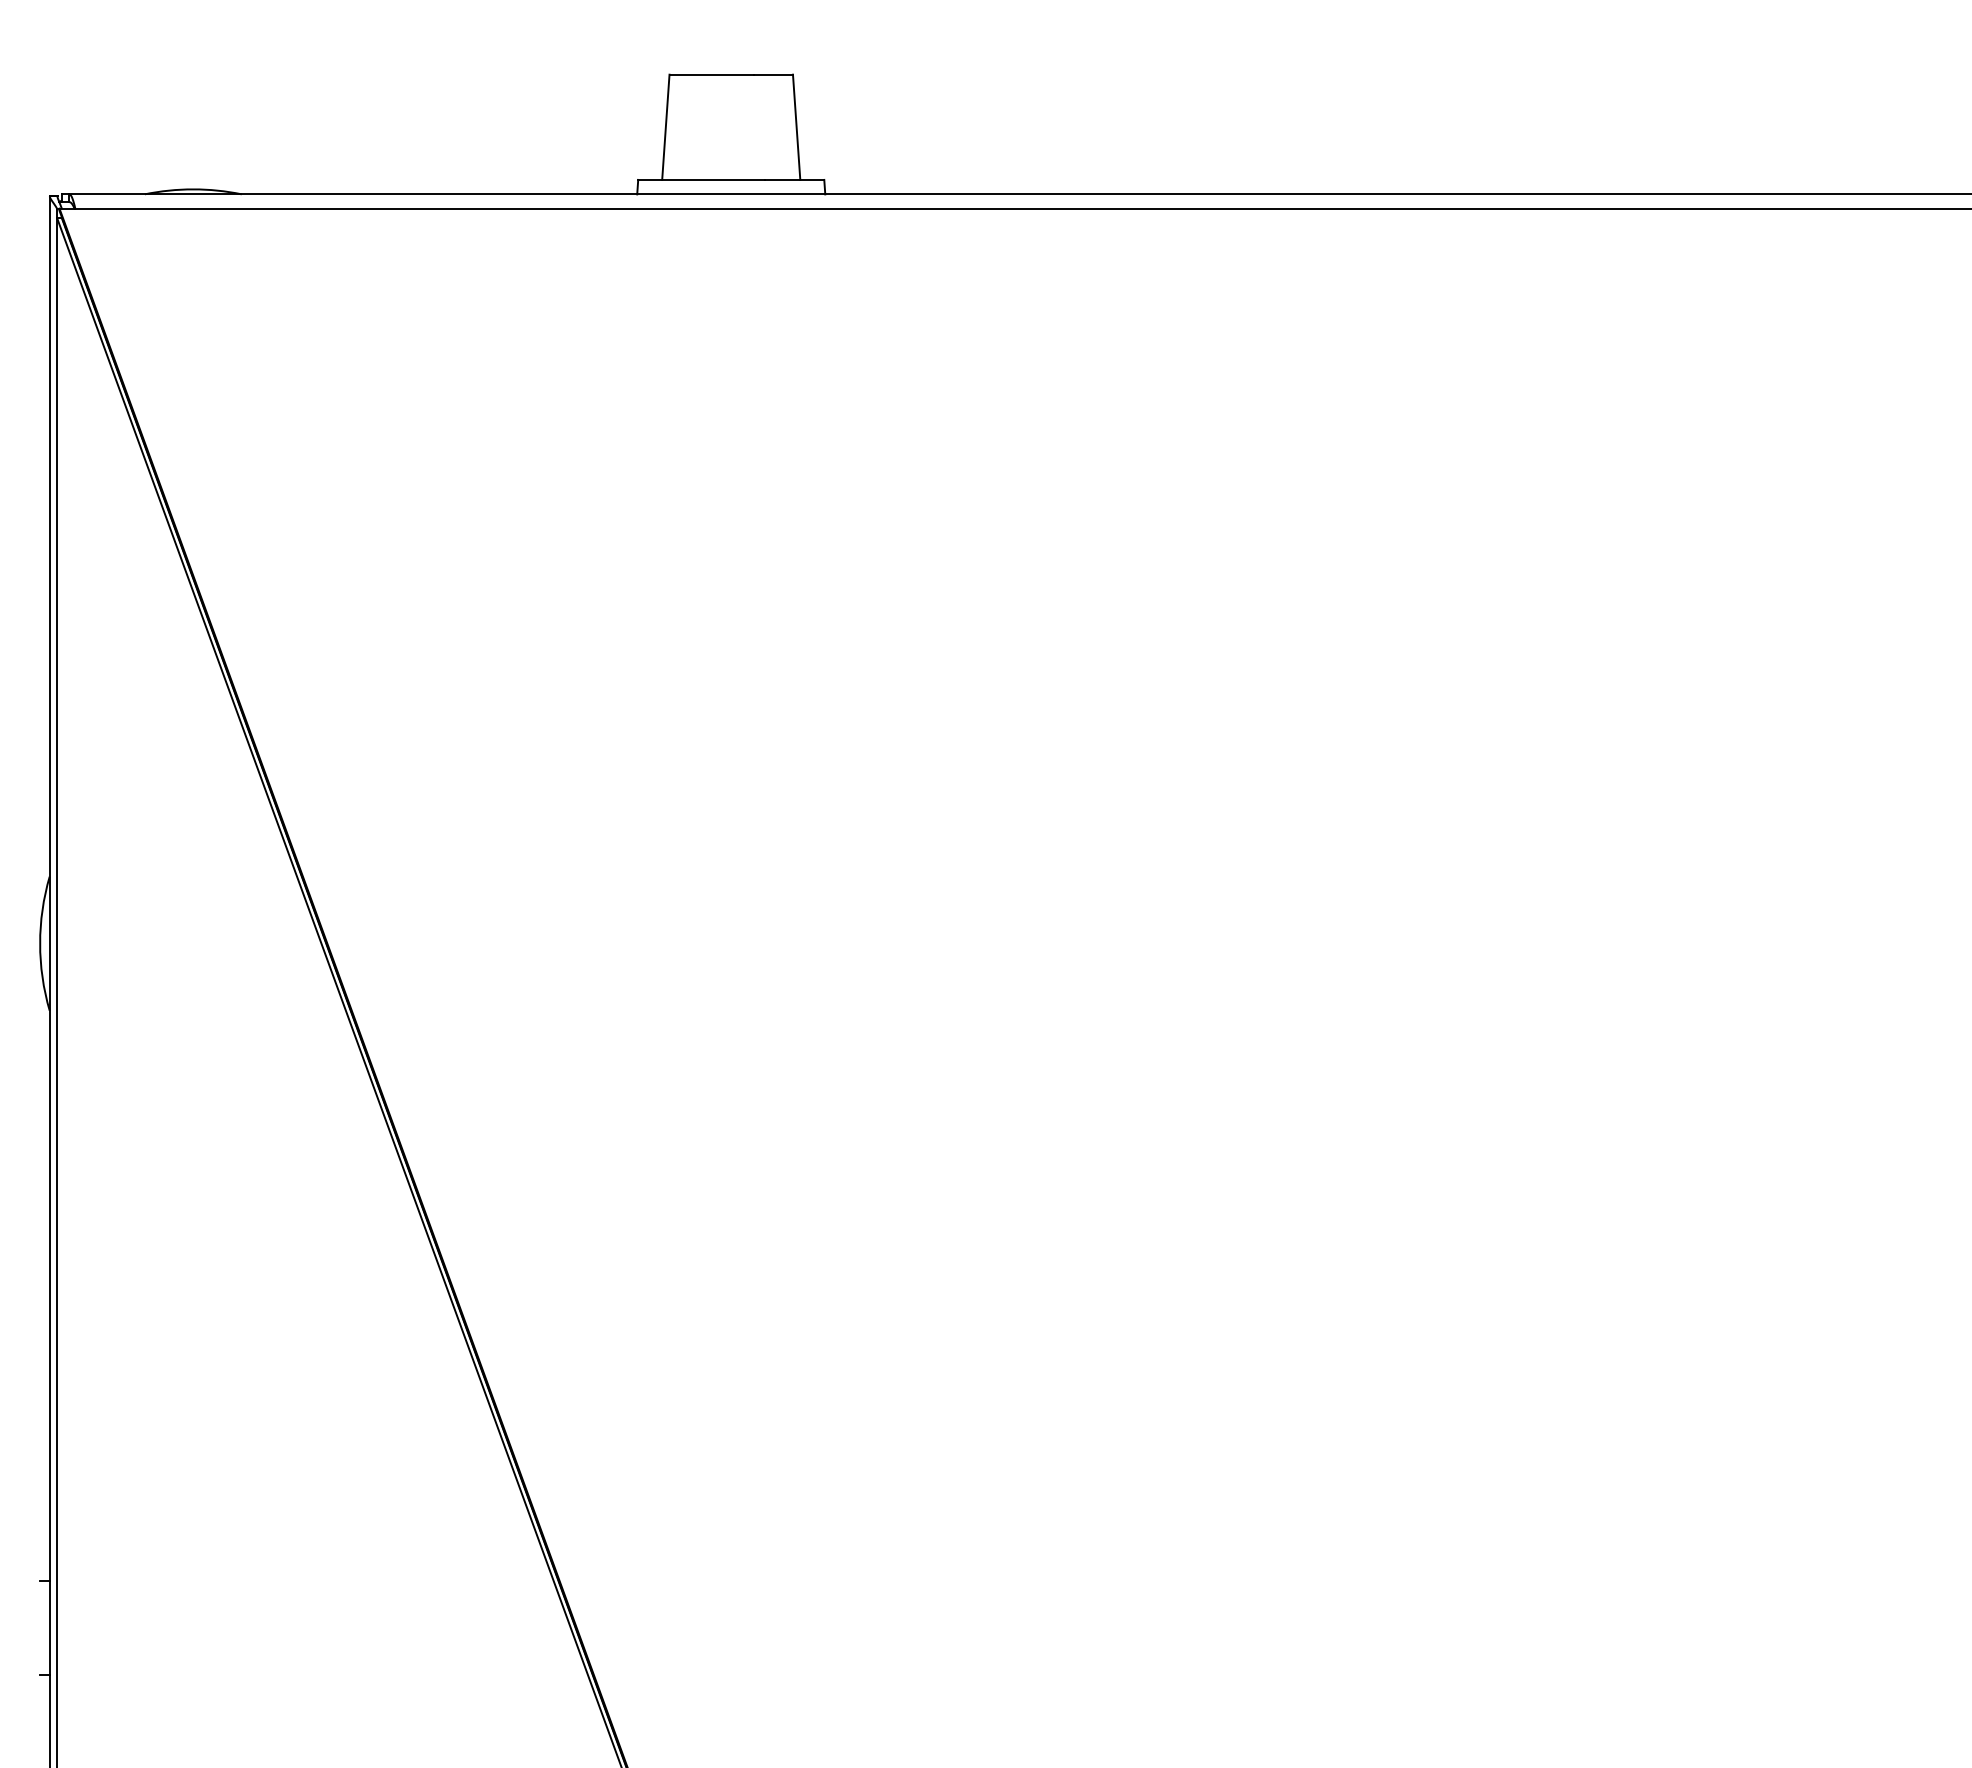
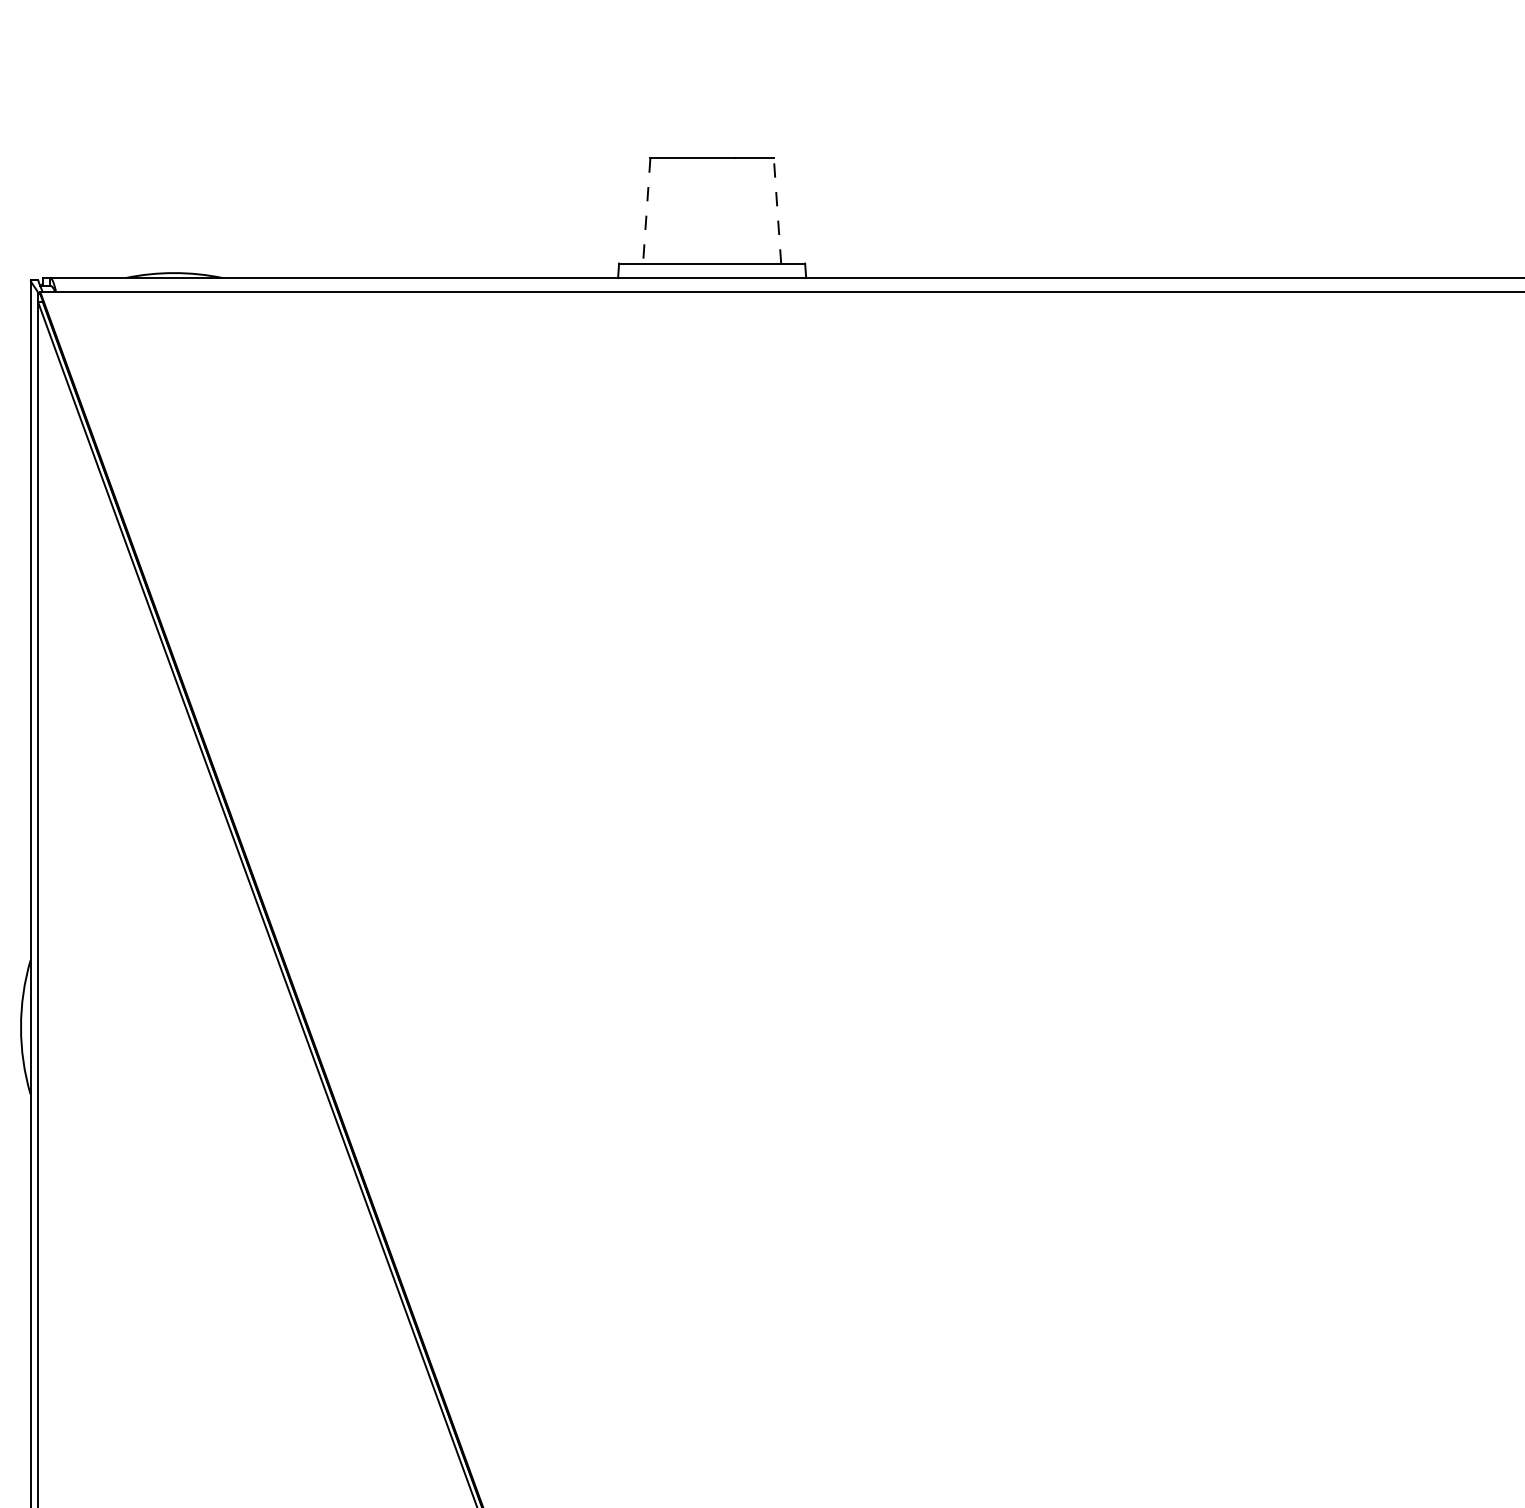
line: (665, 127) -> (646, 211), solid -> dashed
line: (796, 127) -> (777, 211), solid -> dashed

